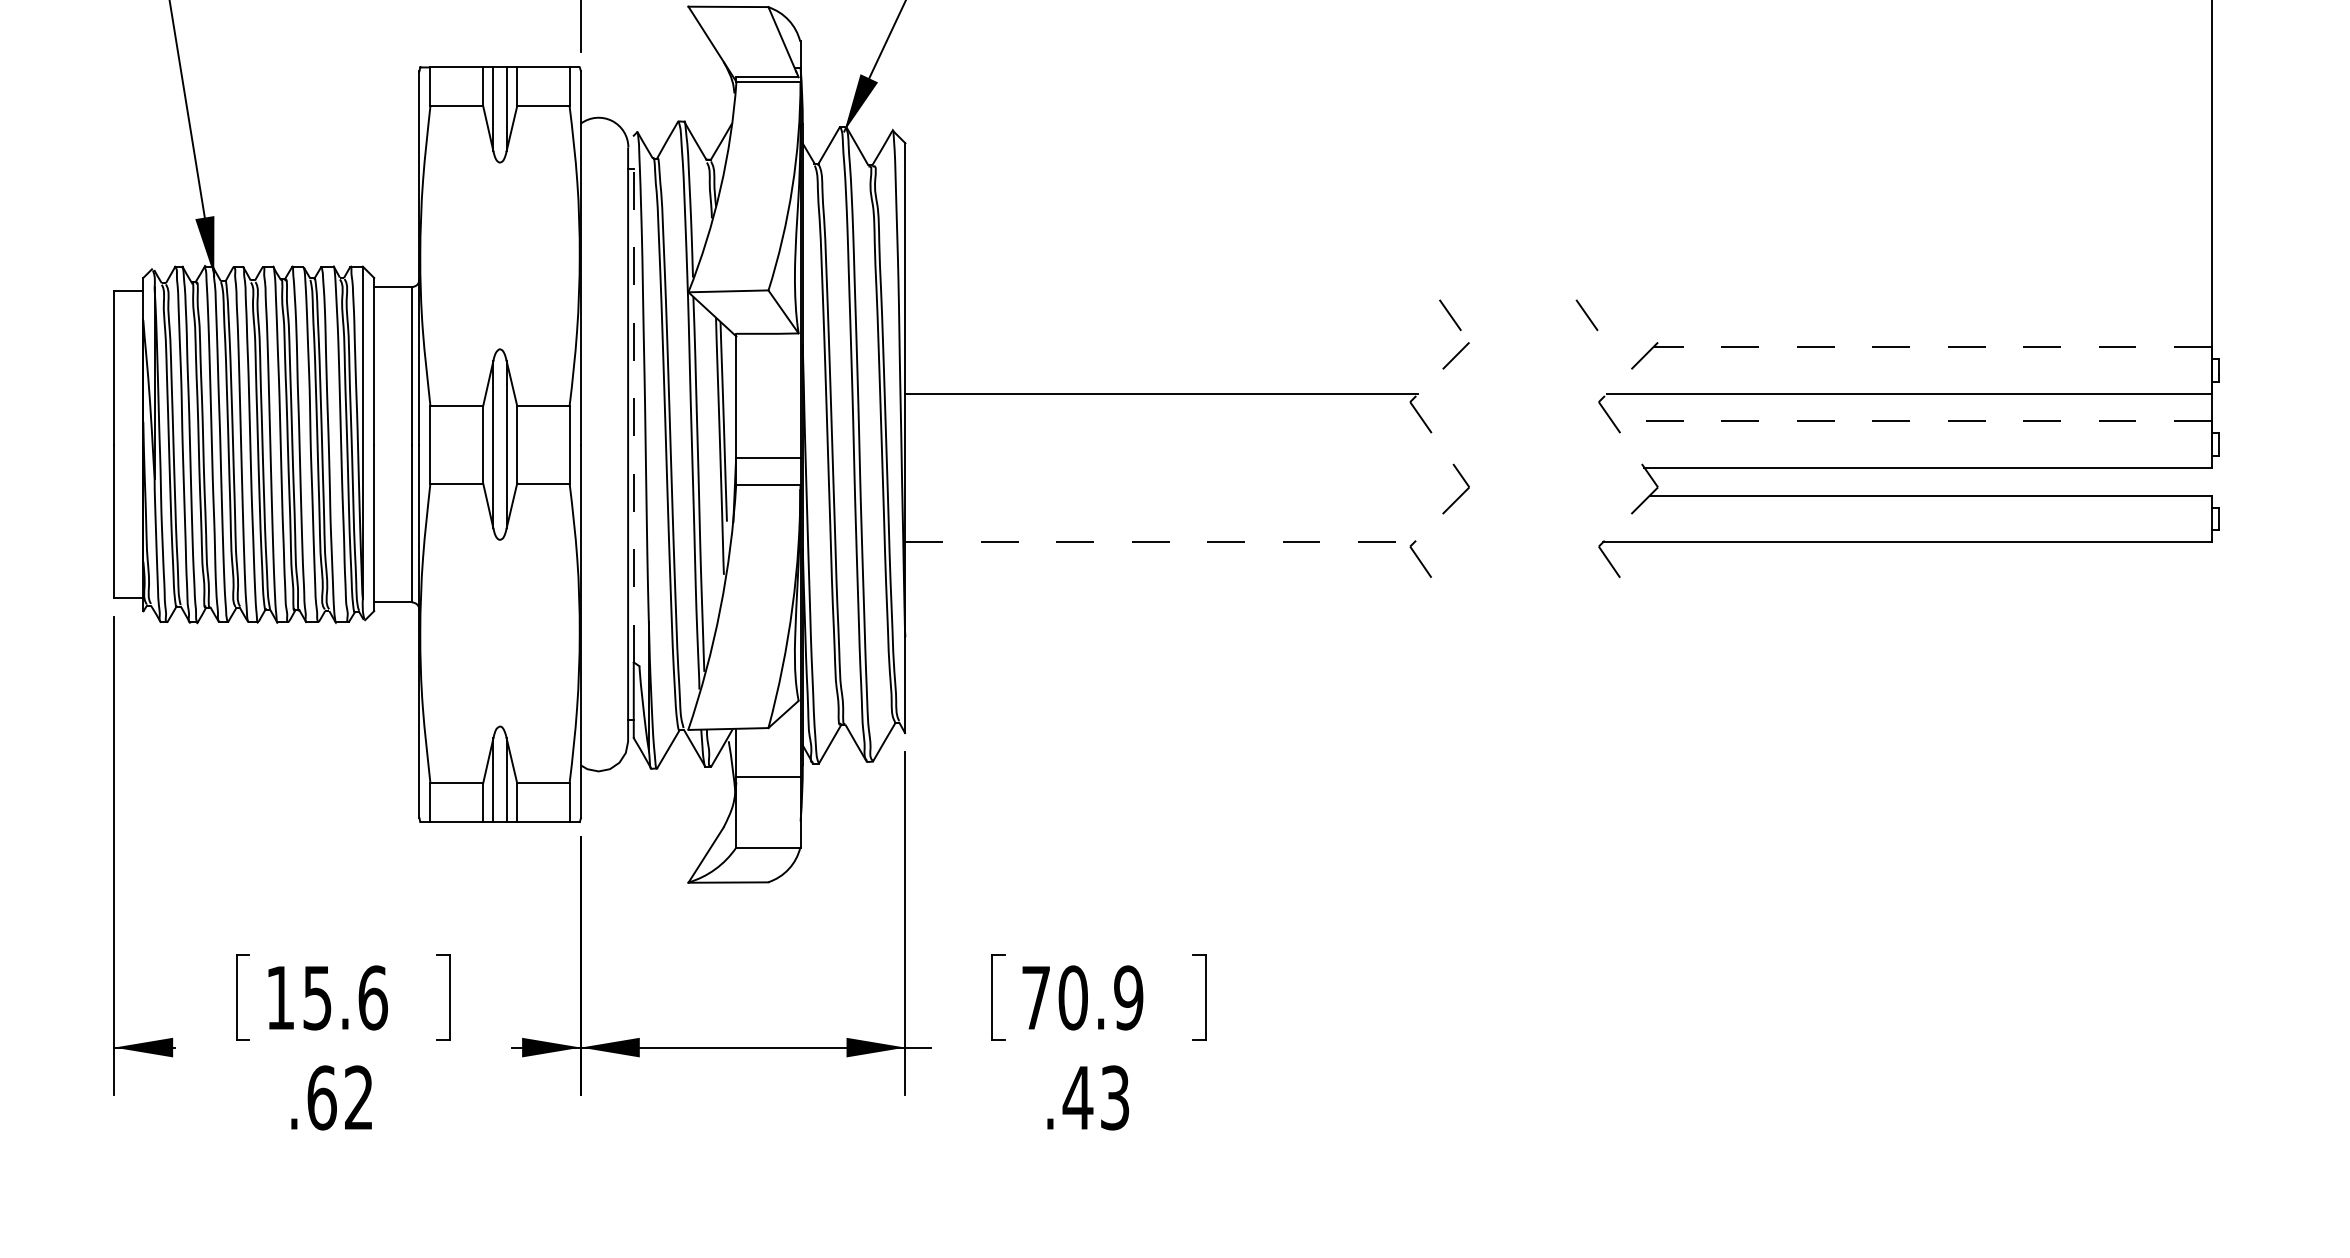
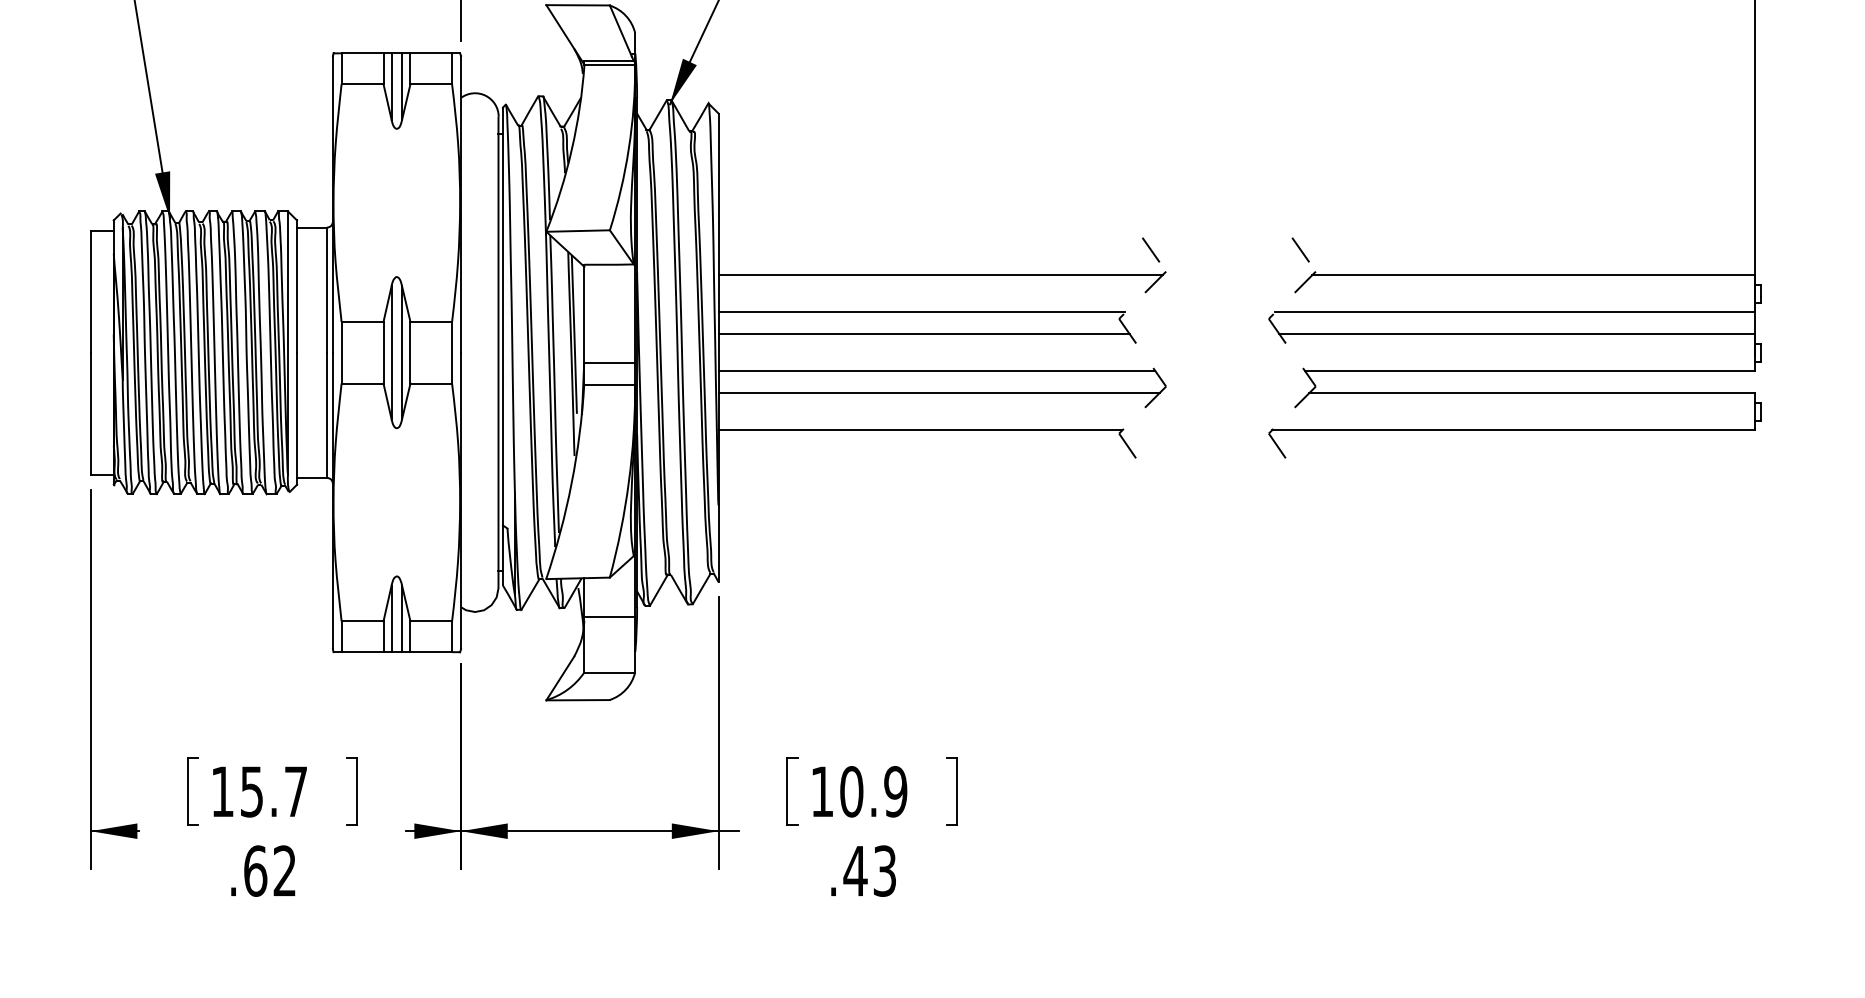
line: (1586, 314) -> (1300, 249), moved
line: (1184, 347) -> (940, 275), added
line: (1932, 347) -> (1533, 275), dashed -> solid
line: (633, 398) -> (502, 316), dashed -> solid
line: (1164, 421) -> (924, 334), added
line: (1911, 421) -> (1516, 334), dashed -> solid
line: (1180, 468) -> (936, 371), added
line: (1183, 495) -> (939, 393), added
line: (1160, 542) -> (920, 430), dashed -> solid
text: (372, 997) -> (295, 791), 15.6 -> 15.7
text: (1035, 997) -> (821, 791), 70.9 -> 10.9

